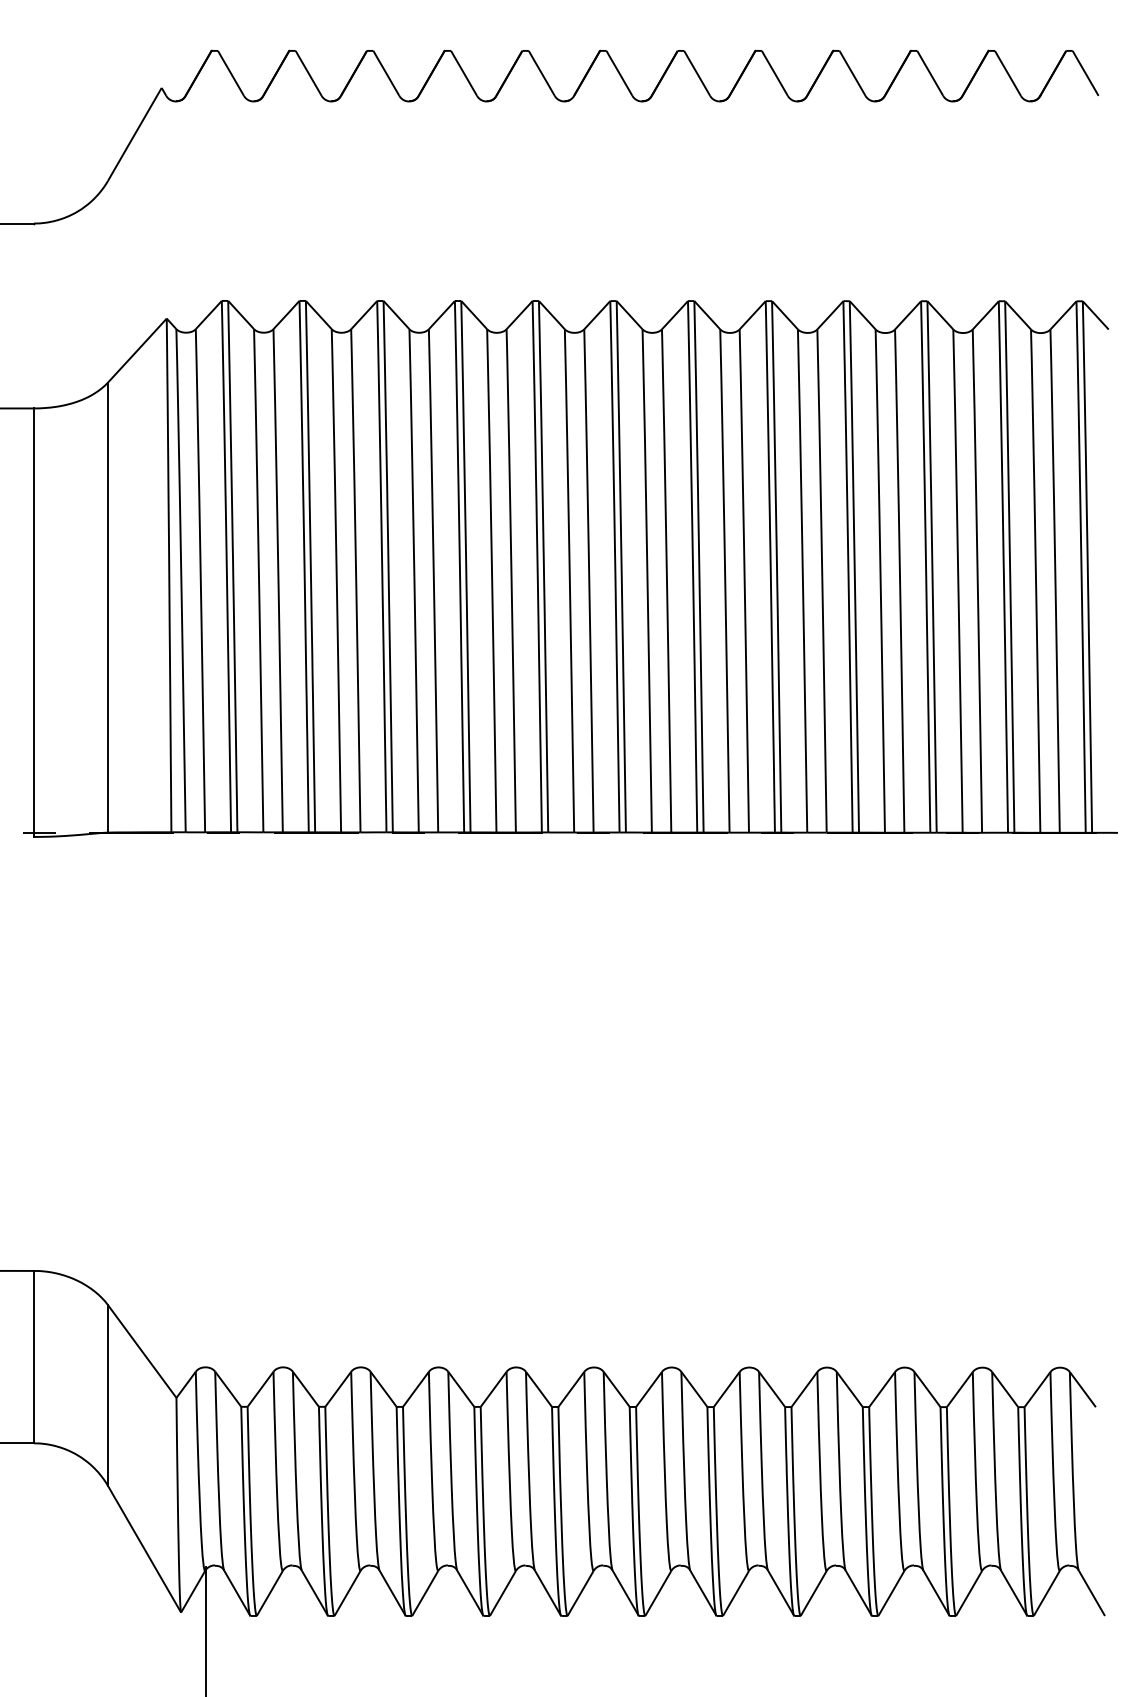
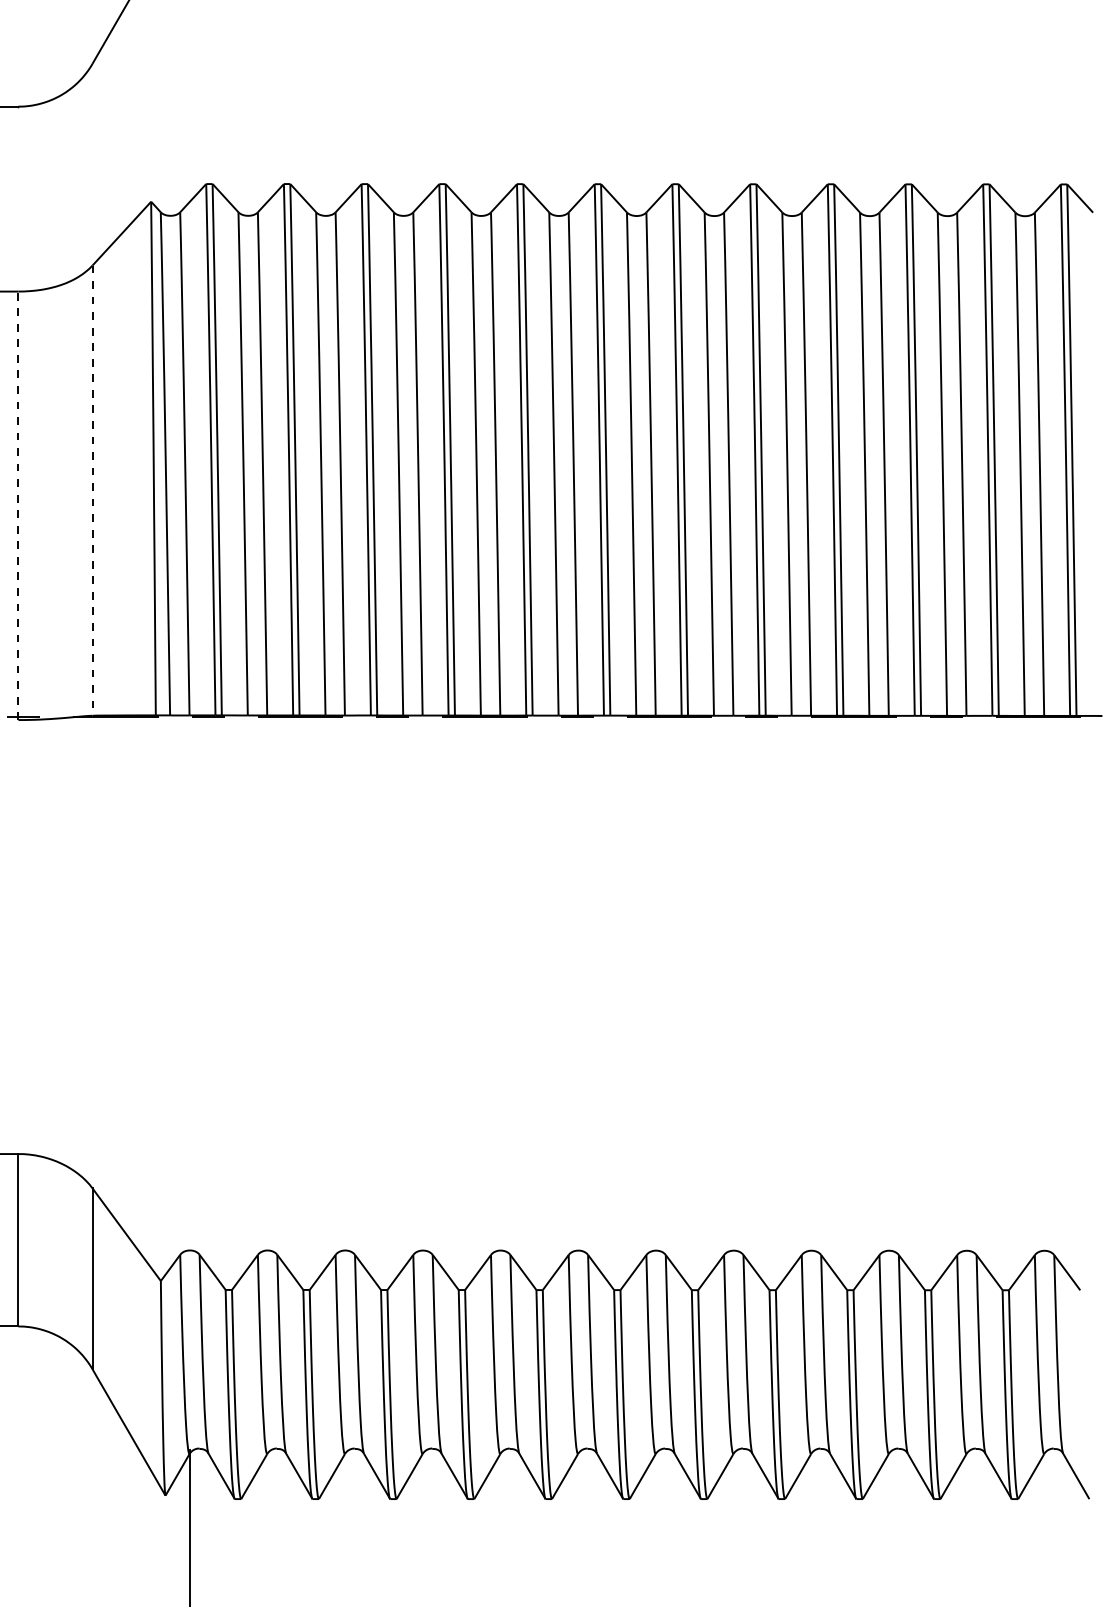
line: (108, 608) -> (92, 491), solid -> dashed
line: (34, 622) -> (18, 505), solid -> dashed

